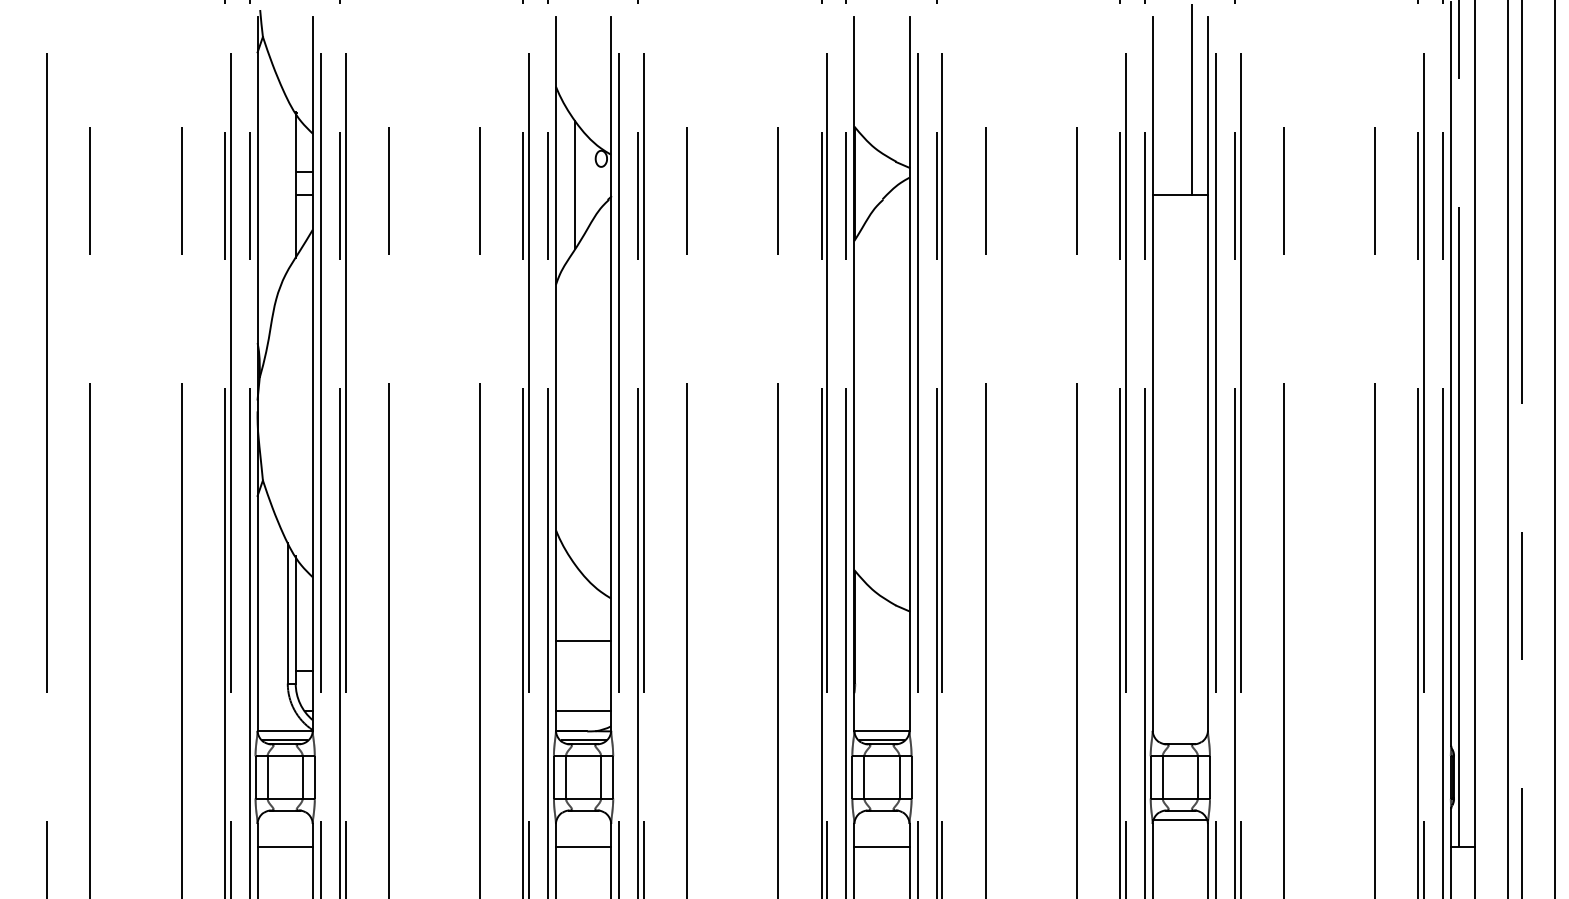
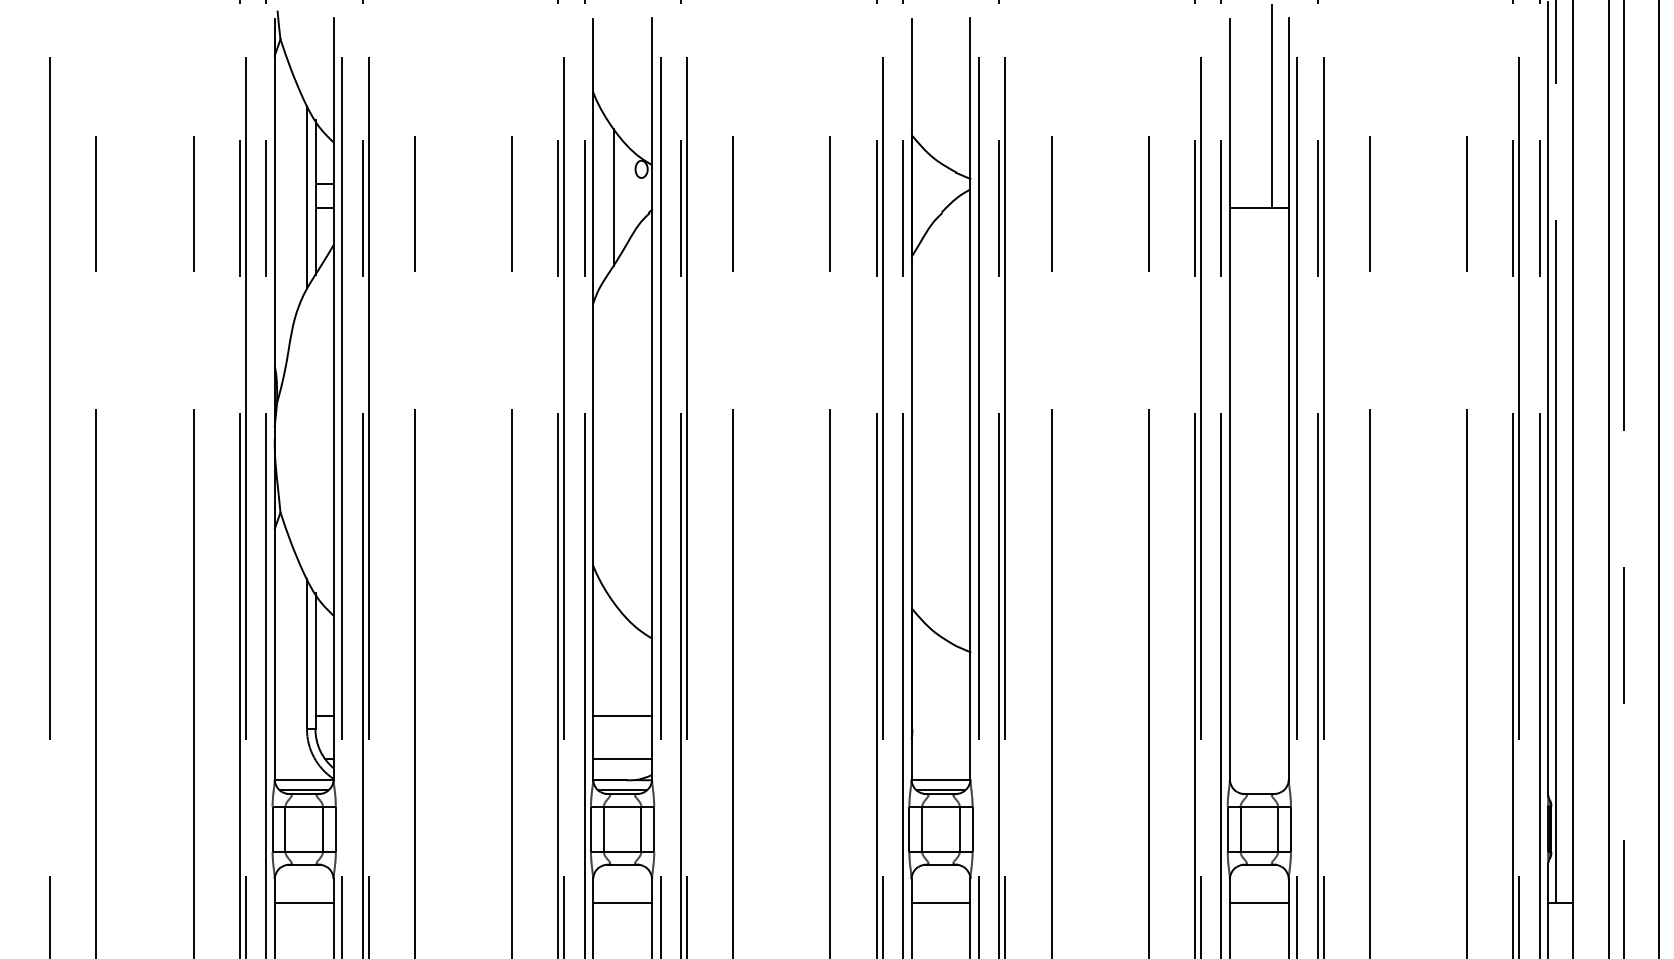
line: (287, 184) -> (306, 196), added
line: (583, 640) -> (622, 715), moved
line: (1179, 819) -> (1258, 903), moved

